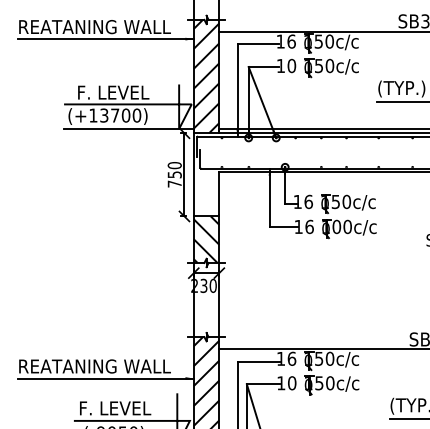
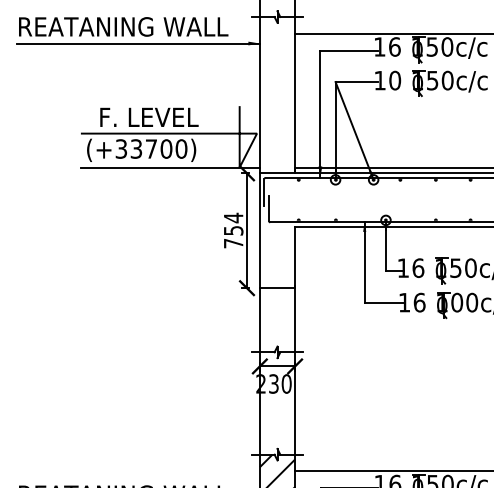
hatch: (206, 74) -> (277, 92), removed
text: (93, 115) -> (121, 148), (+13700) -> (+33700)
text: (174, 165) -> (233, 217), 750 -> 754
hatch: (206, 239) -> (277, 319), removed

